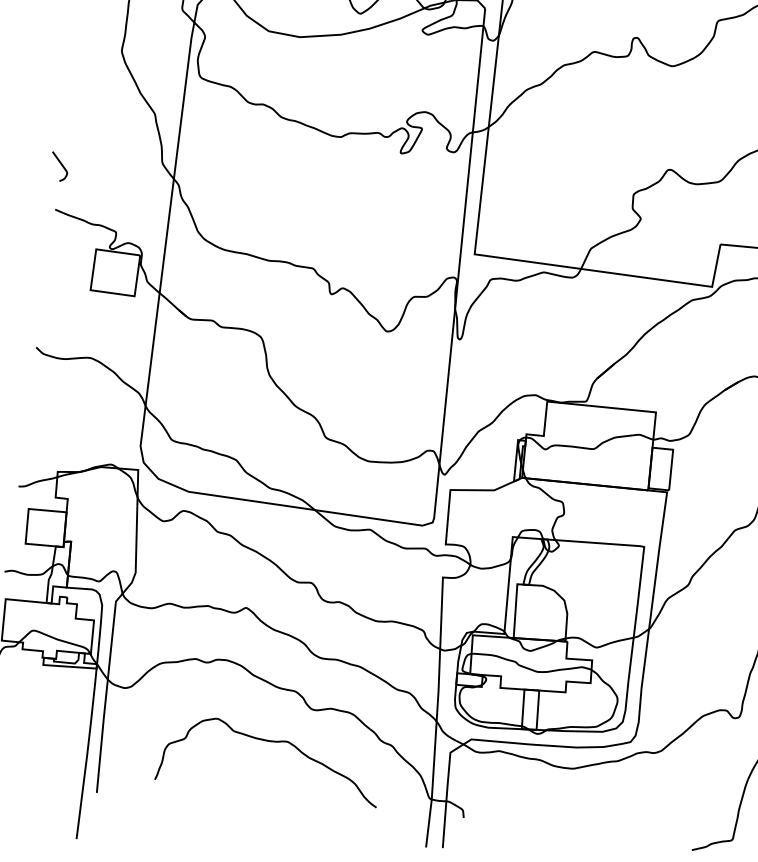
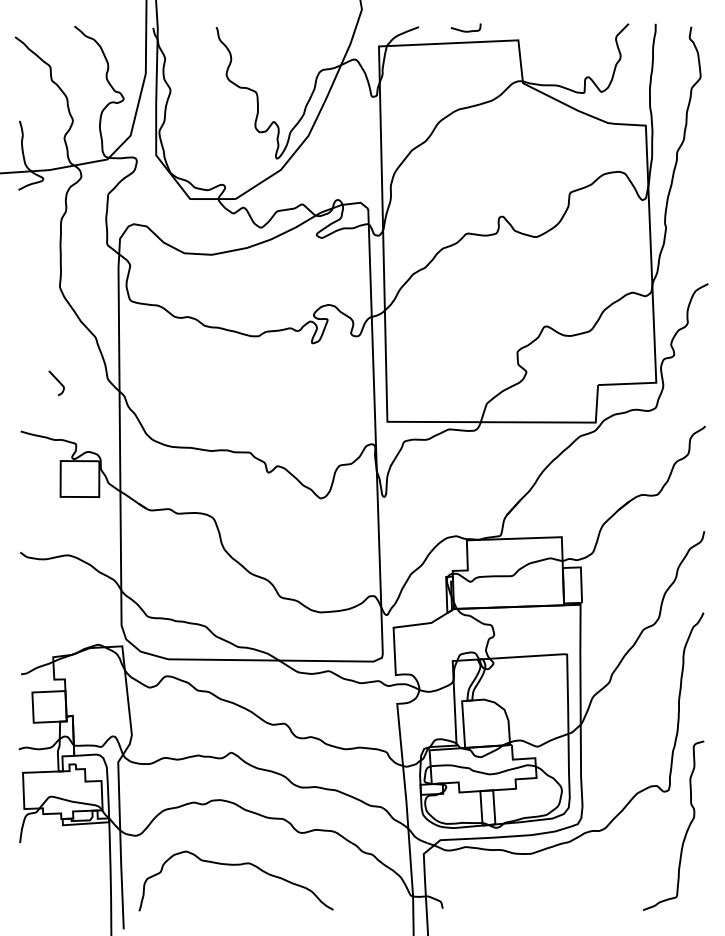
curve: (60, 165) -> (57, 381), moved
curve: (271, 742) -> (235, 865), moved

